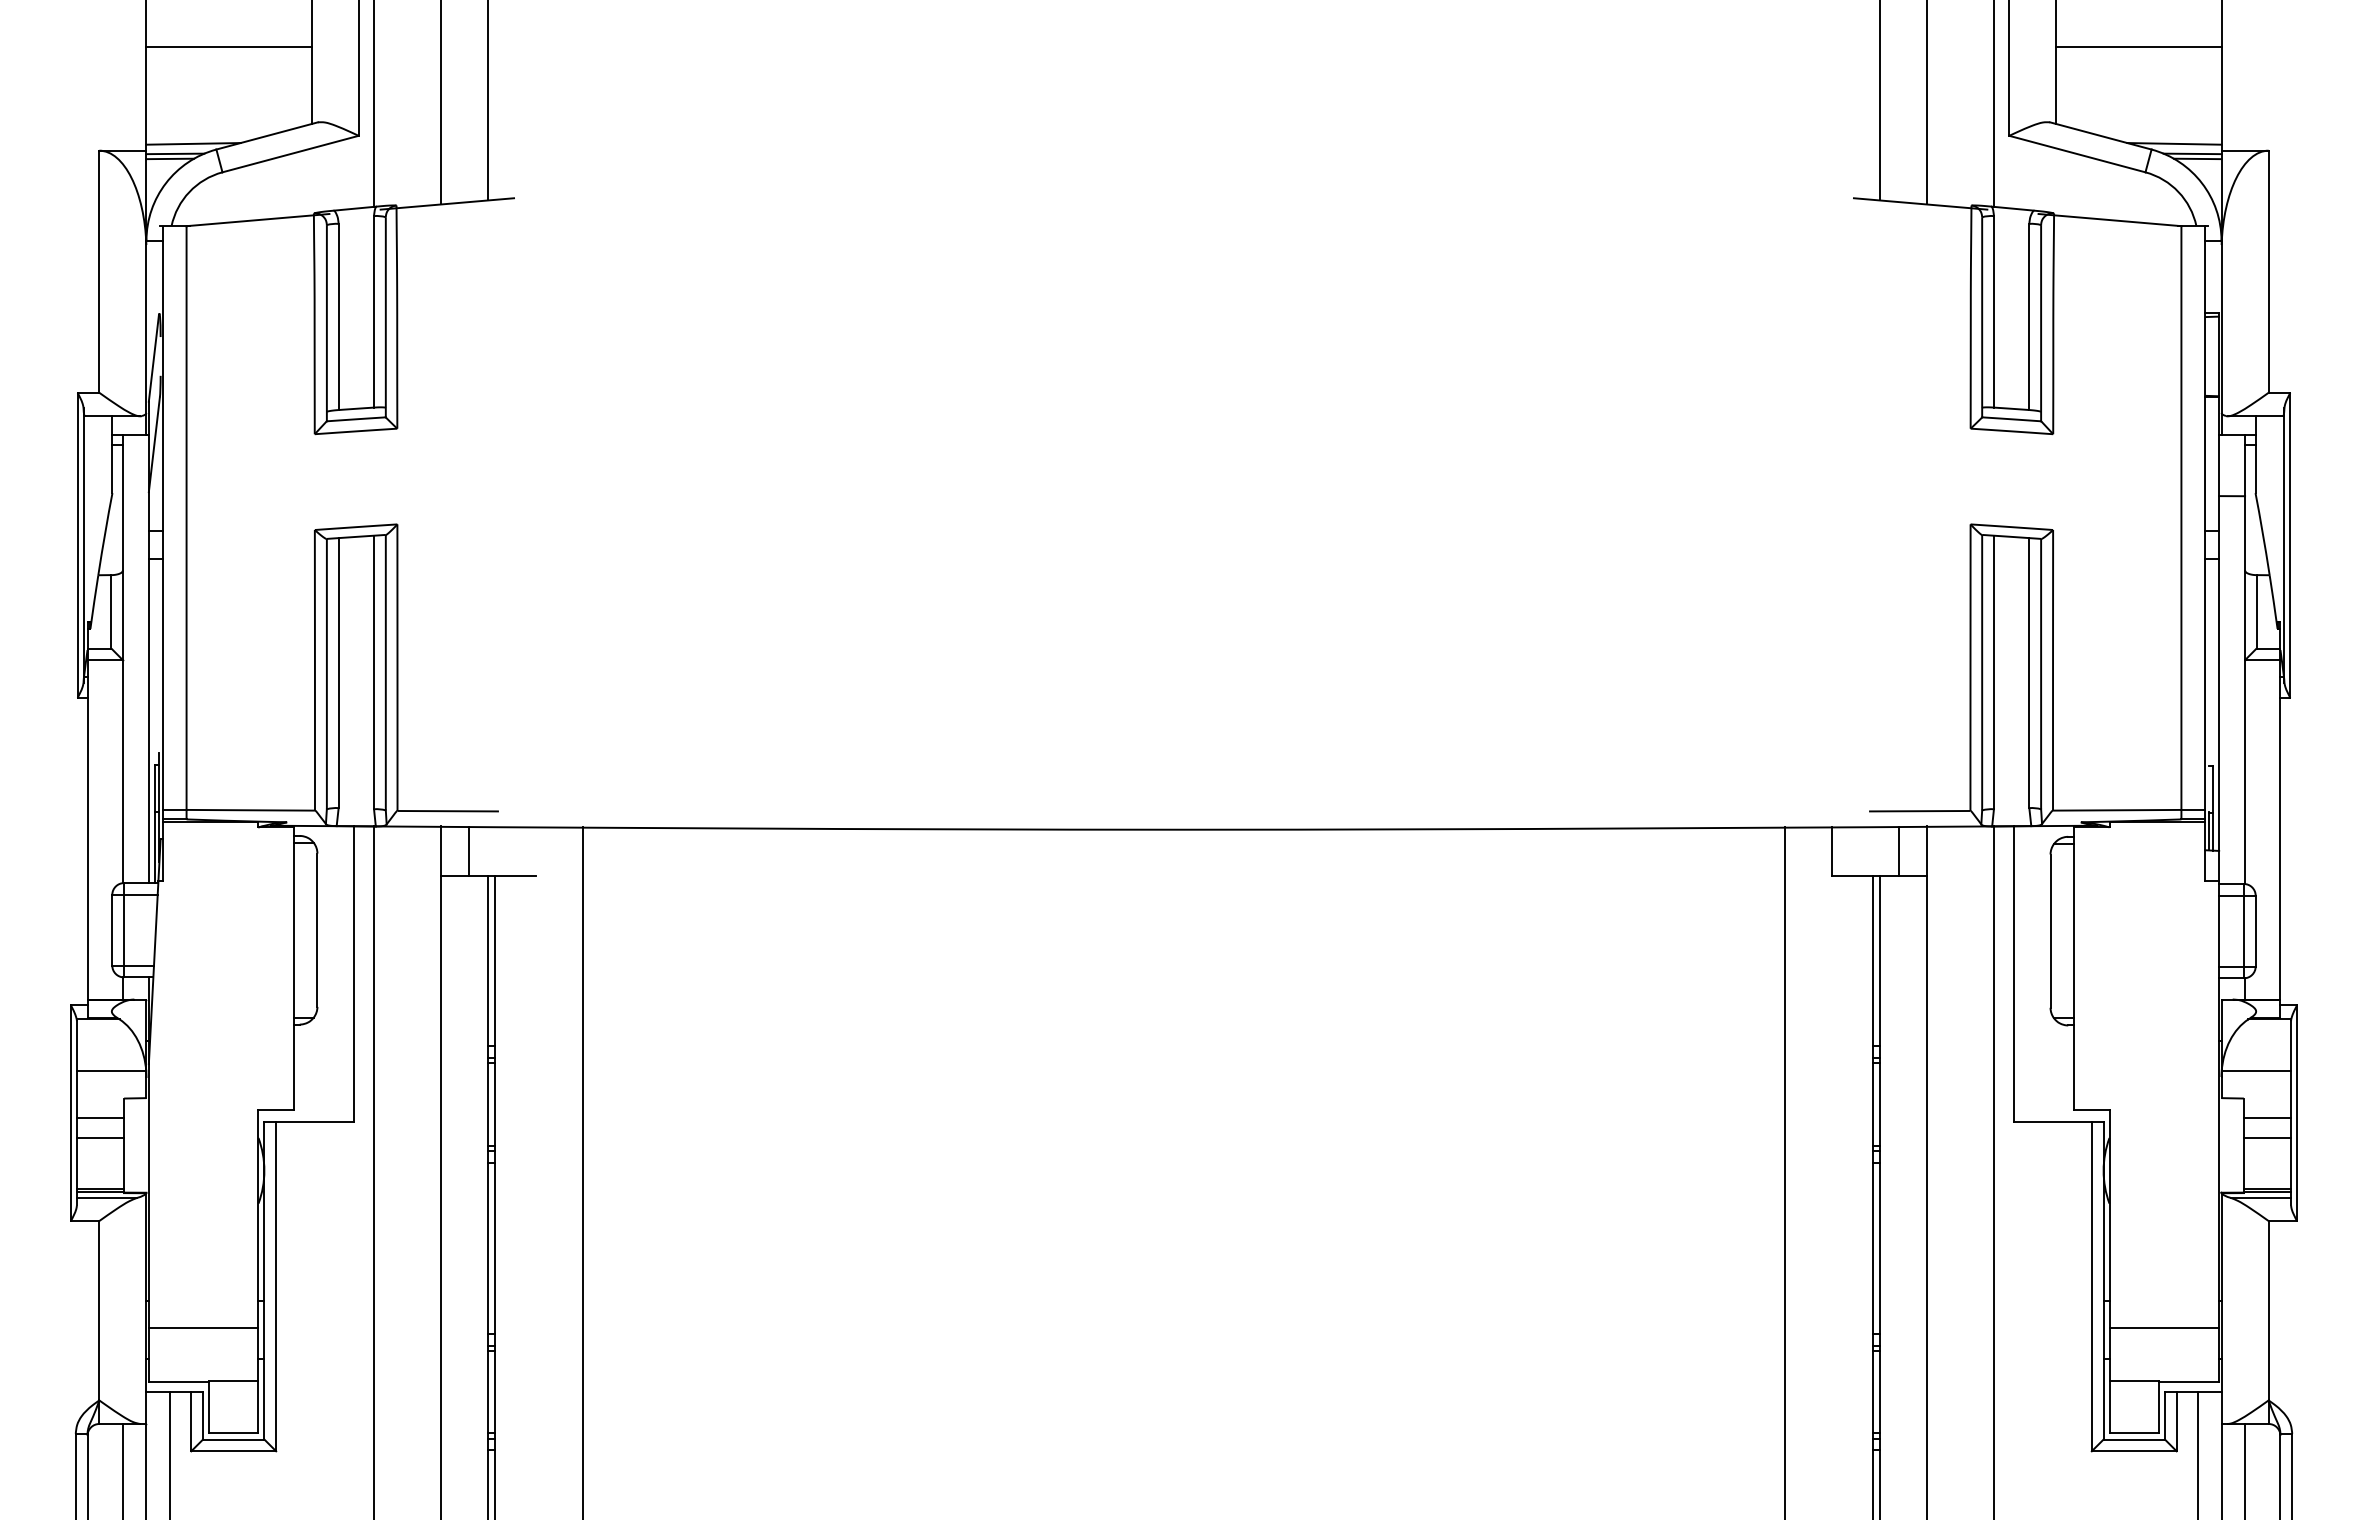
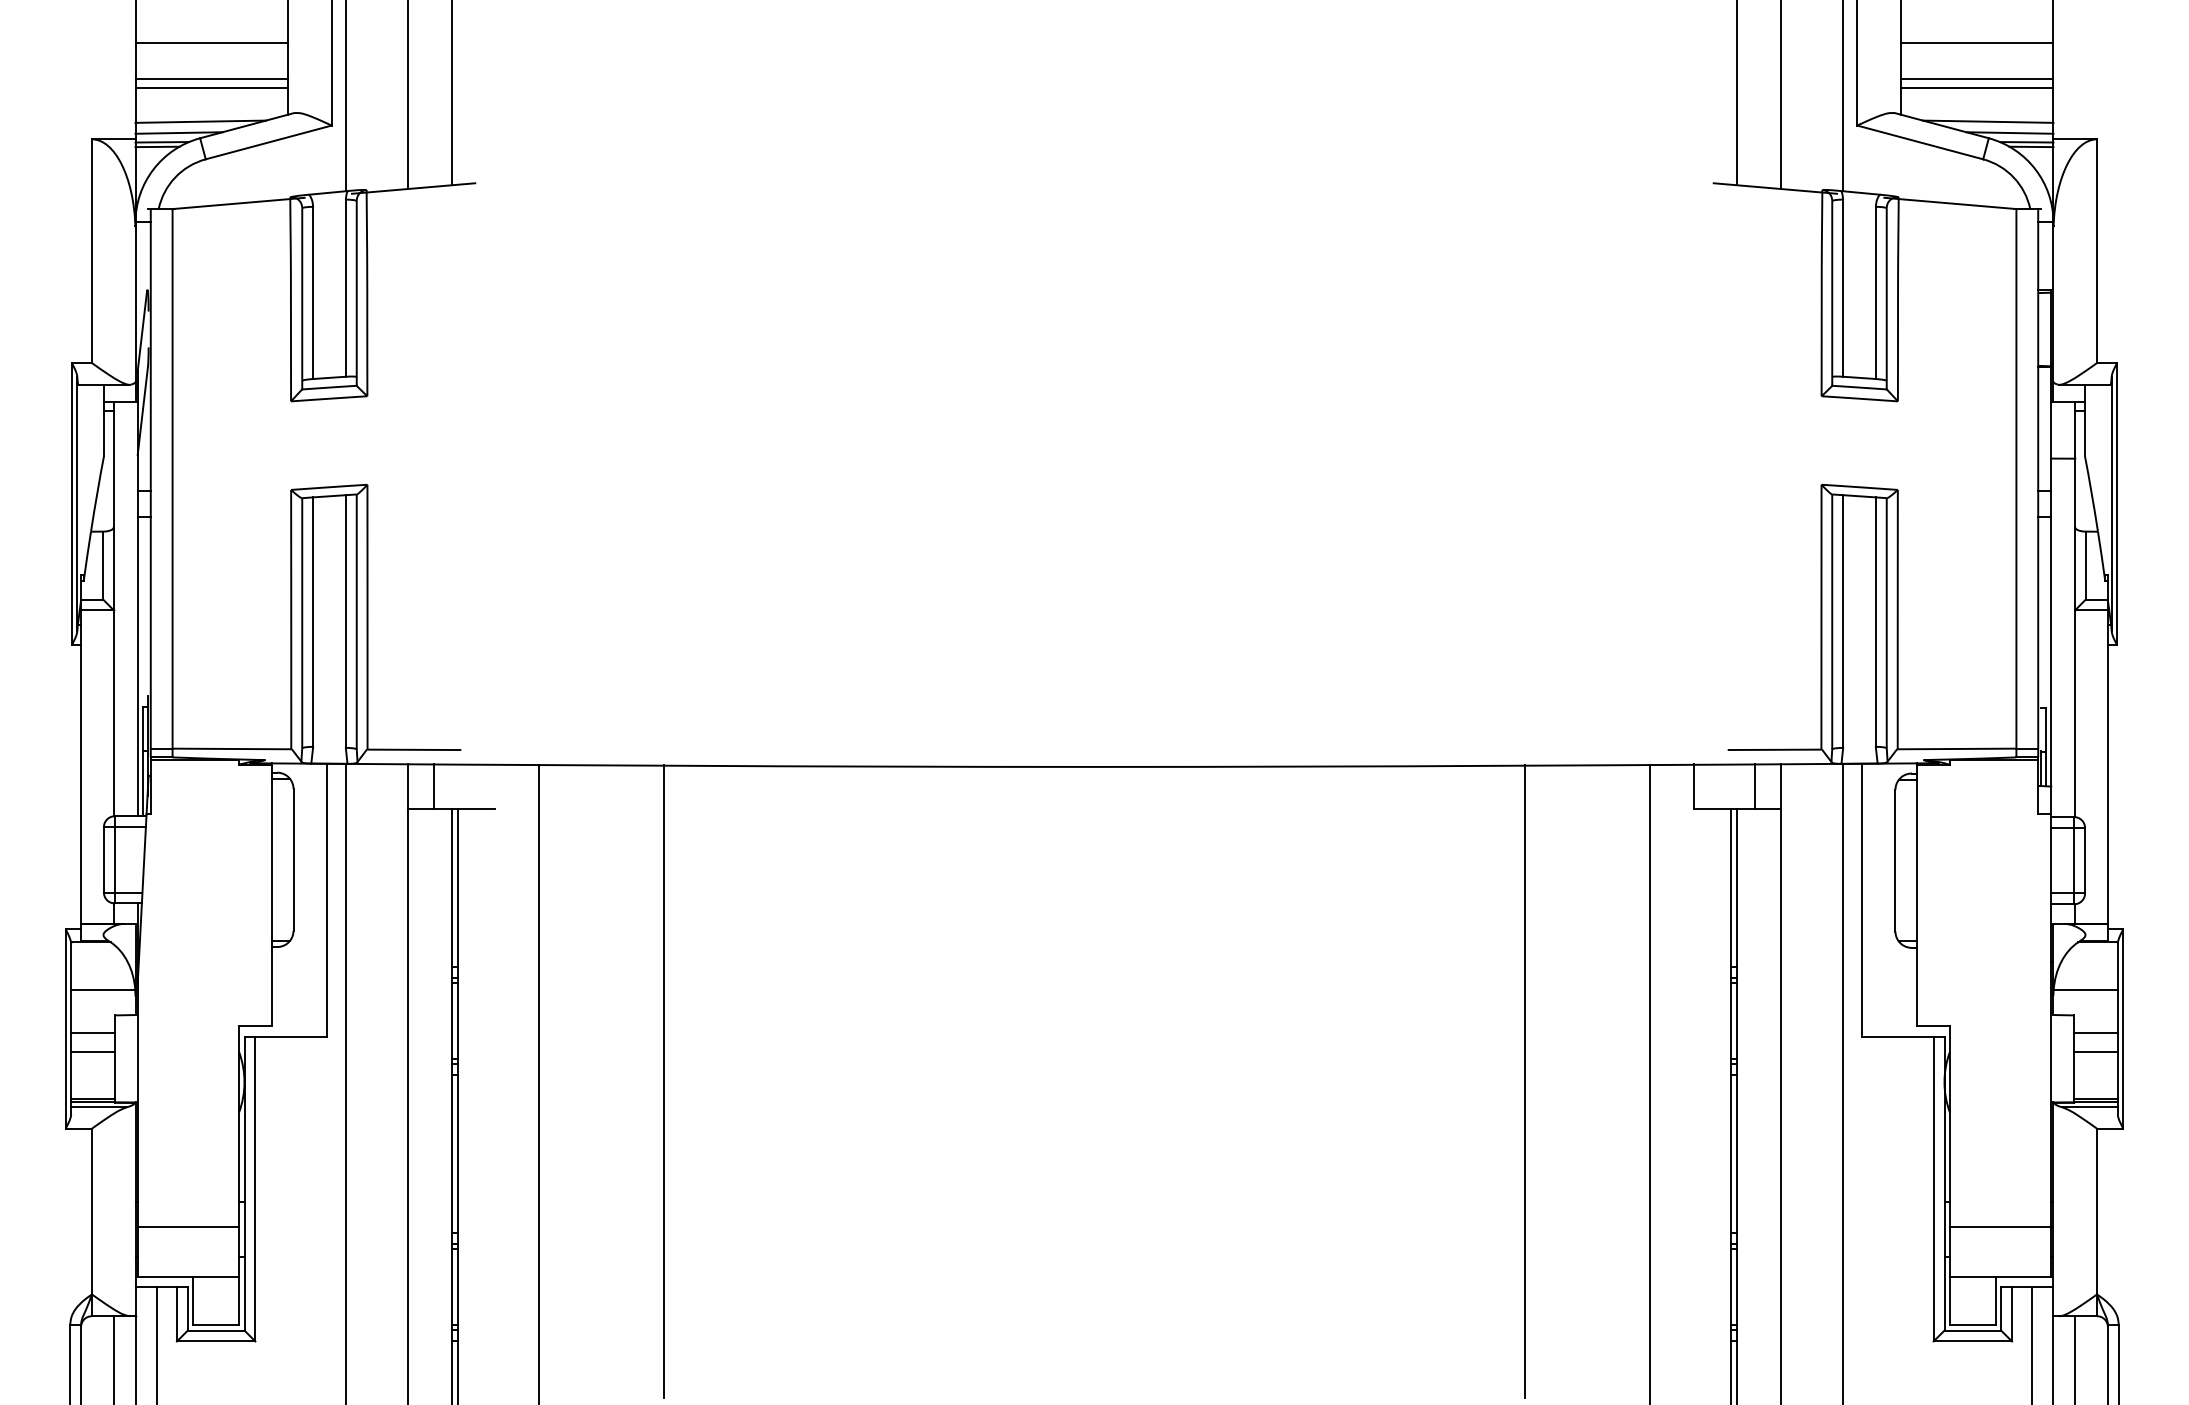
line: (228, 85) -> (211, 79), added
line: (2138, 85) -> (1976, 79), added
line: (228, 94) -> (211, 87), added
line: (2138, 94) -> (1976, 87), added
line: (216, 131) -> (200, 121), added
line: (2150, 131) -> (1987, 121), added
line: (718, 1169) -> (664, 1081), added
line: (1649, 1169) -> (1524, 1081), added

